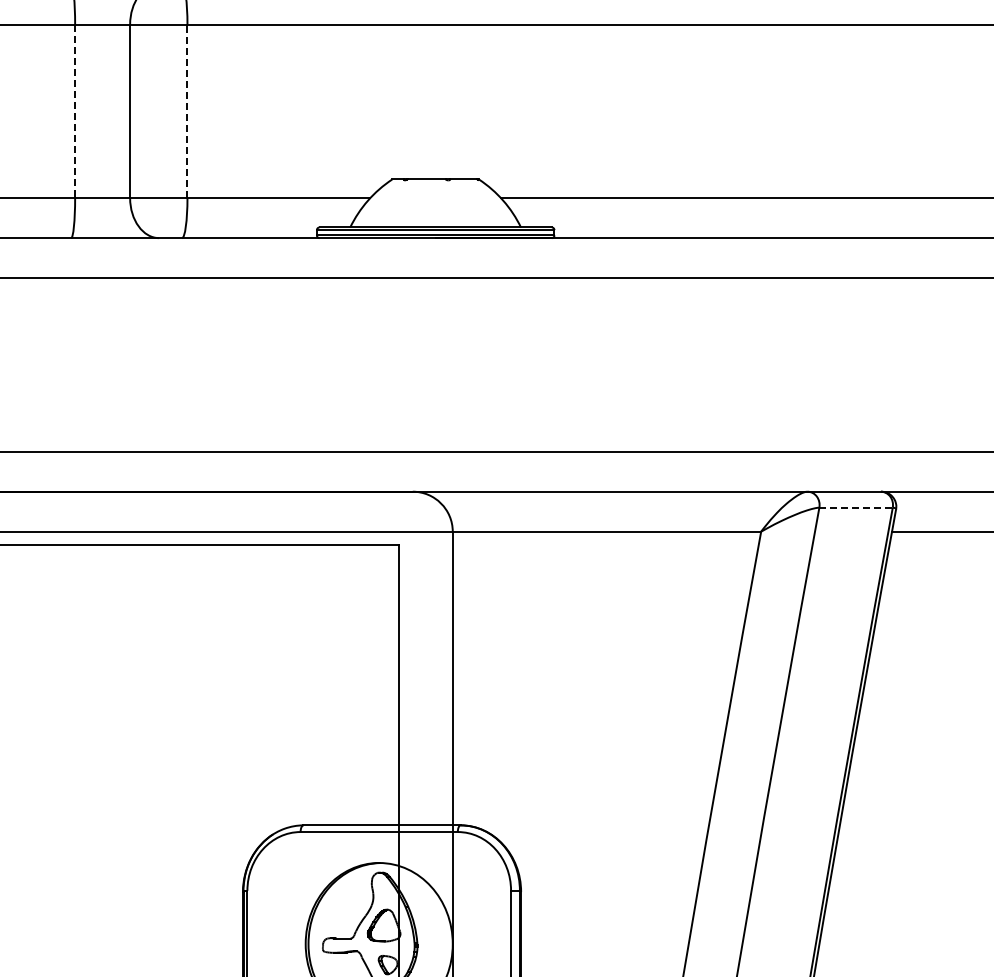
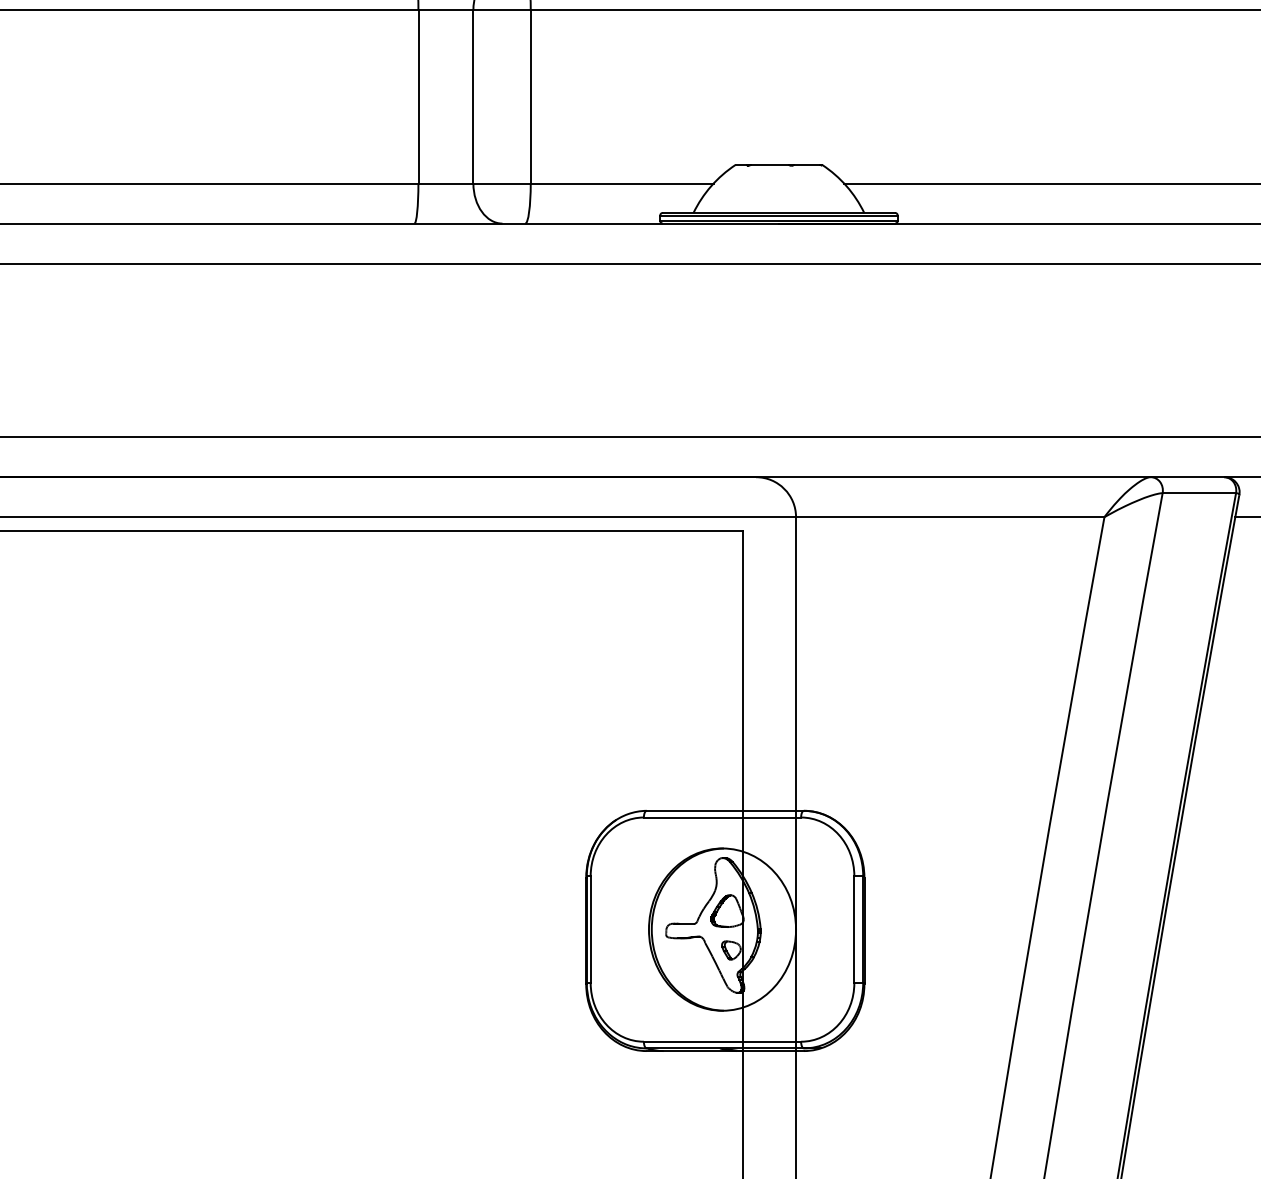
line: (75, 111) -> (418, 96), dashed -> solid
line: (187, 111) -> (530, 96), dashed -> solid
line: (856, 508) -> (1199, 493), dashed -> solid

